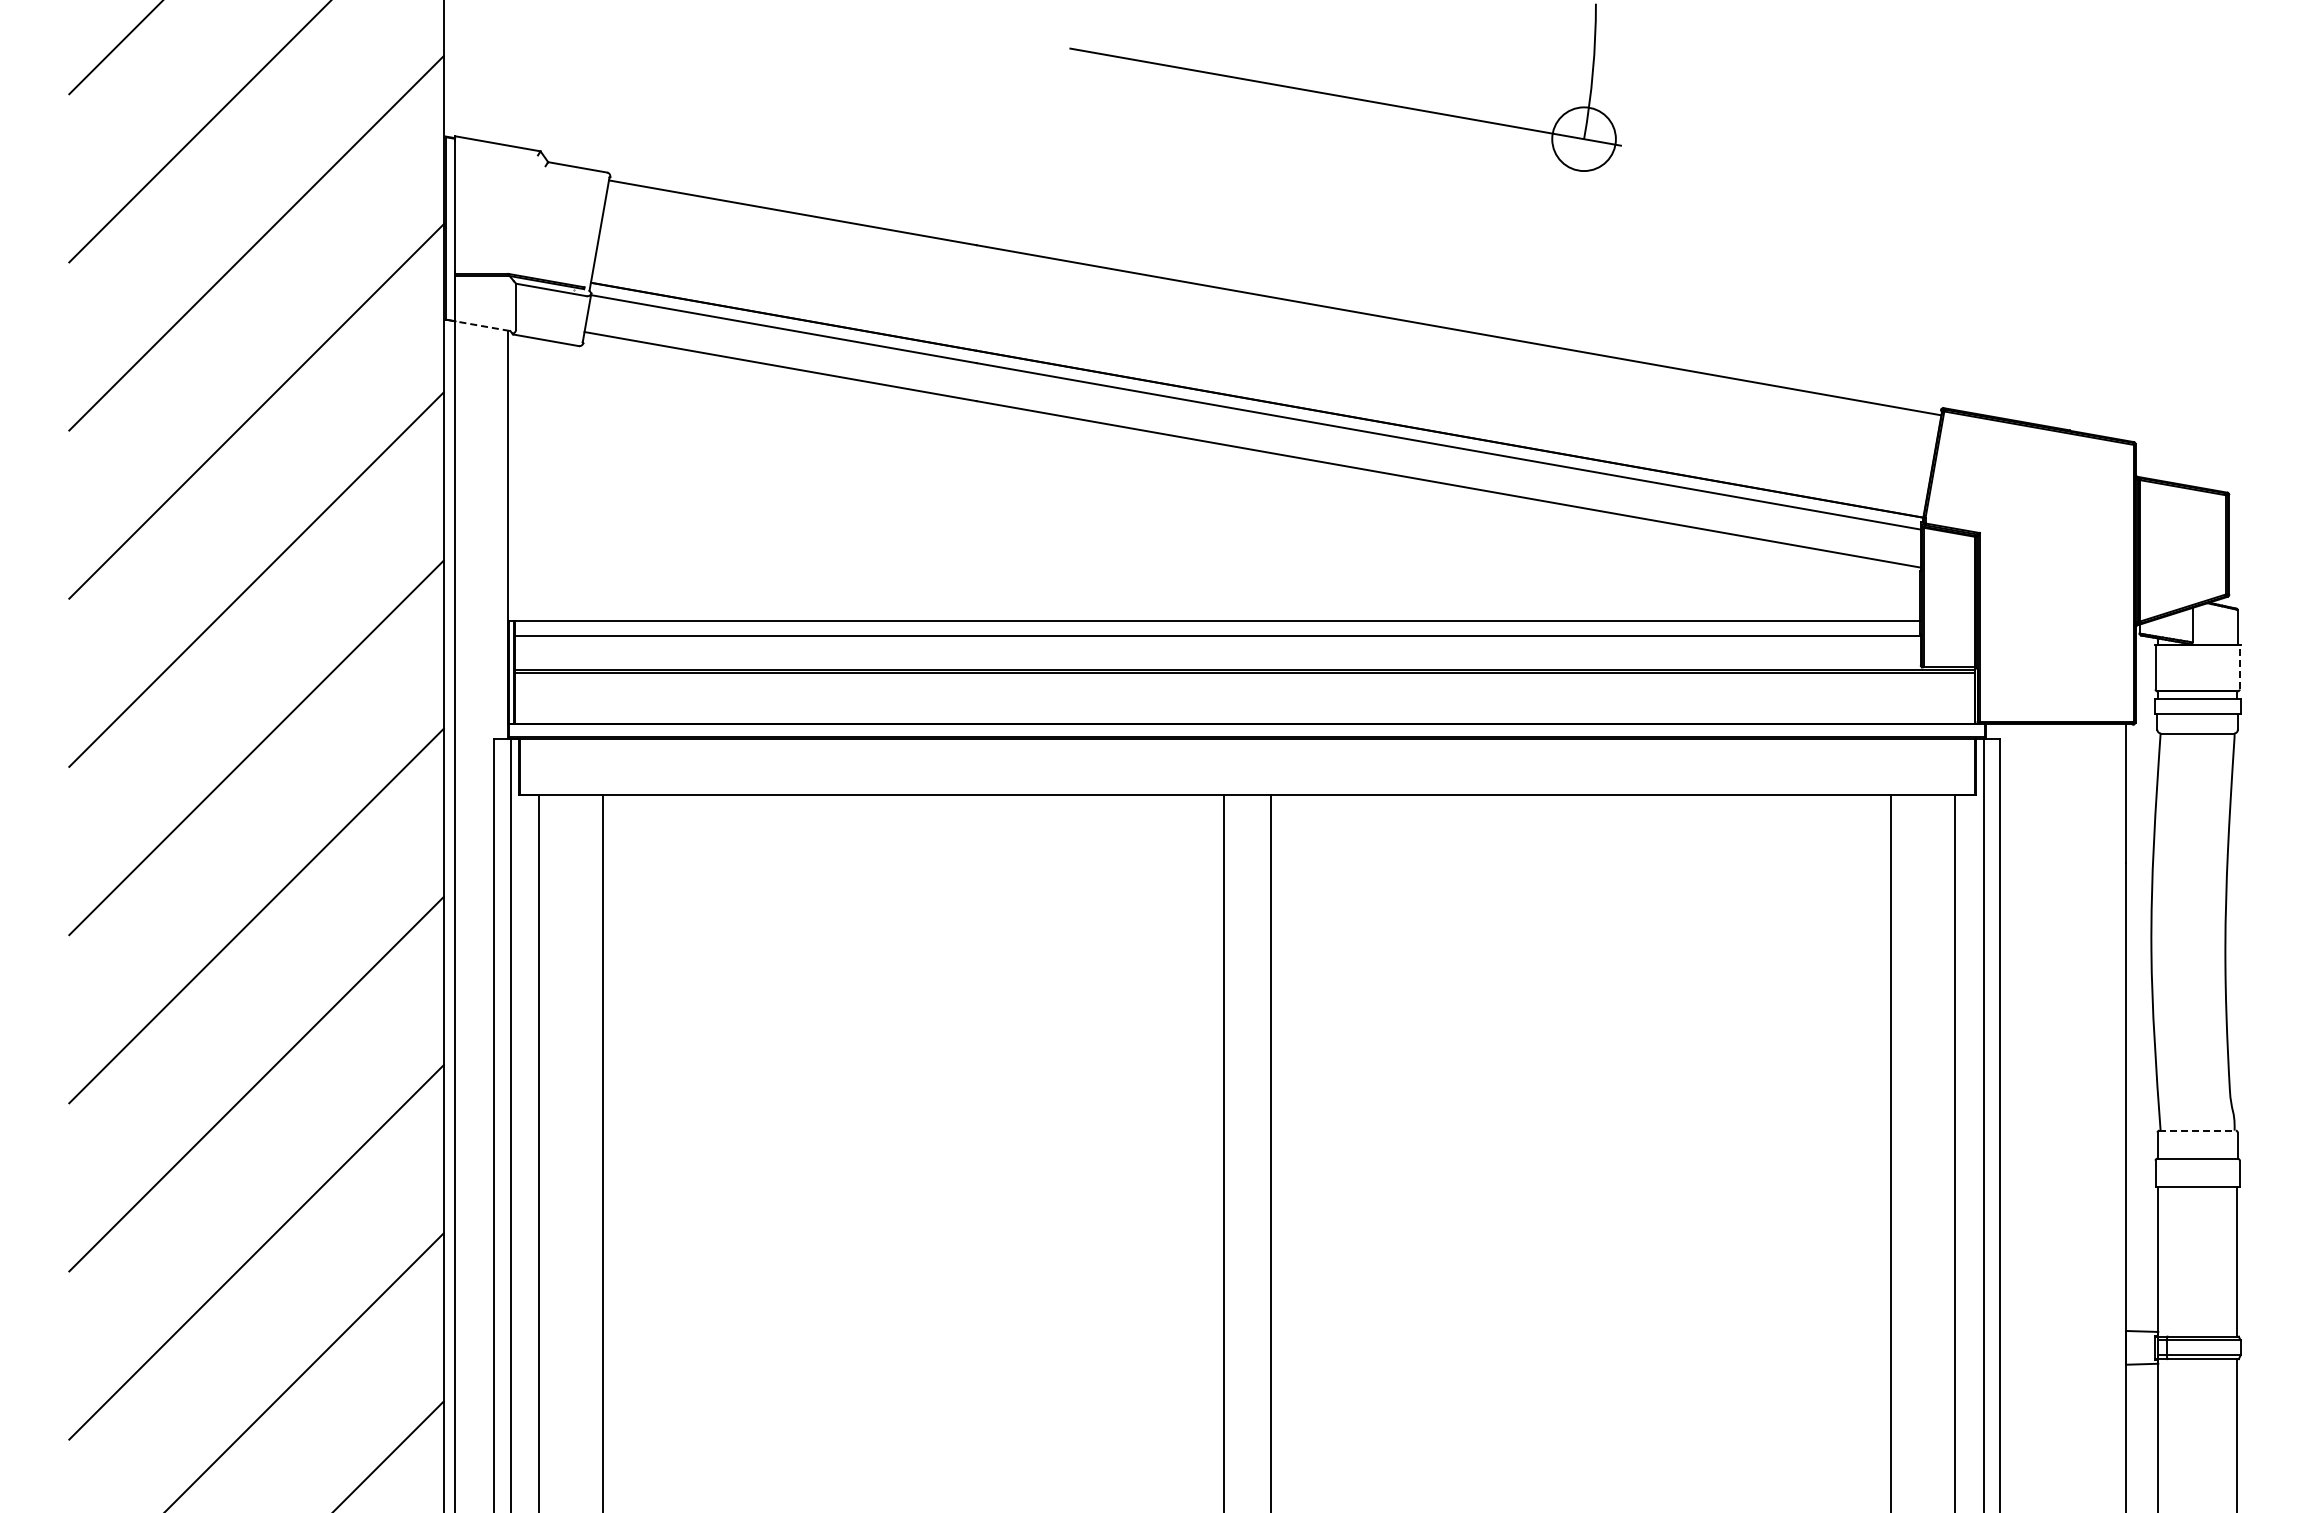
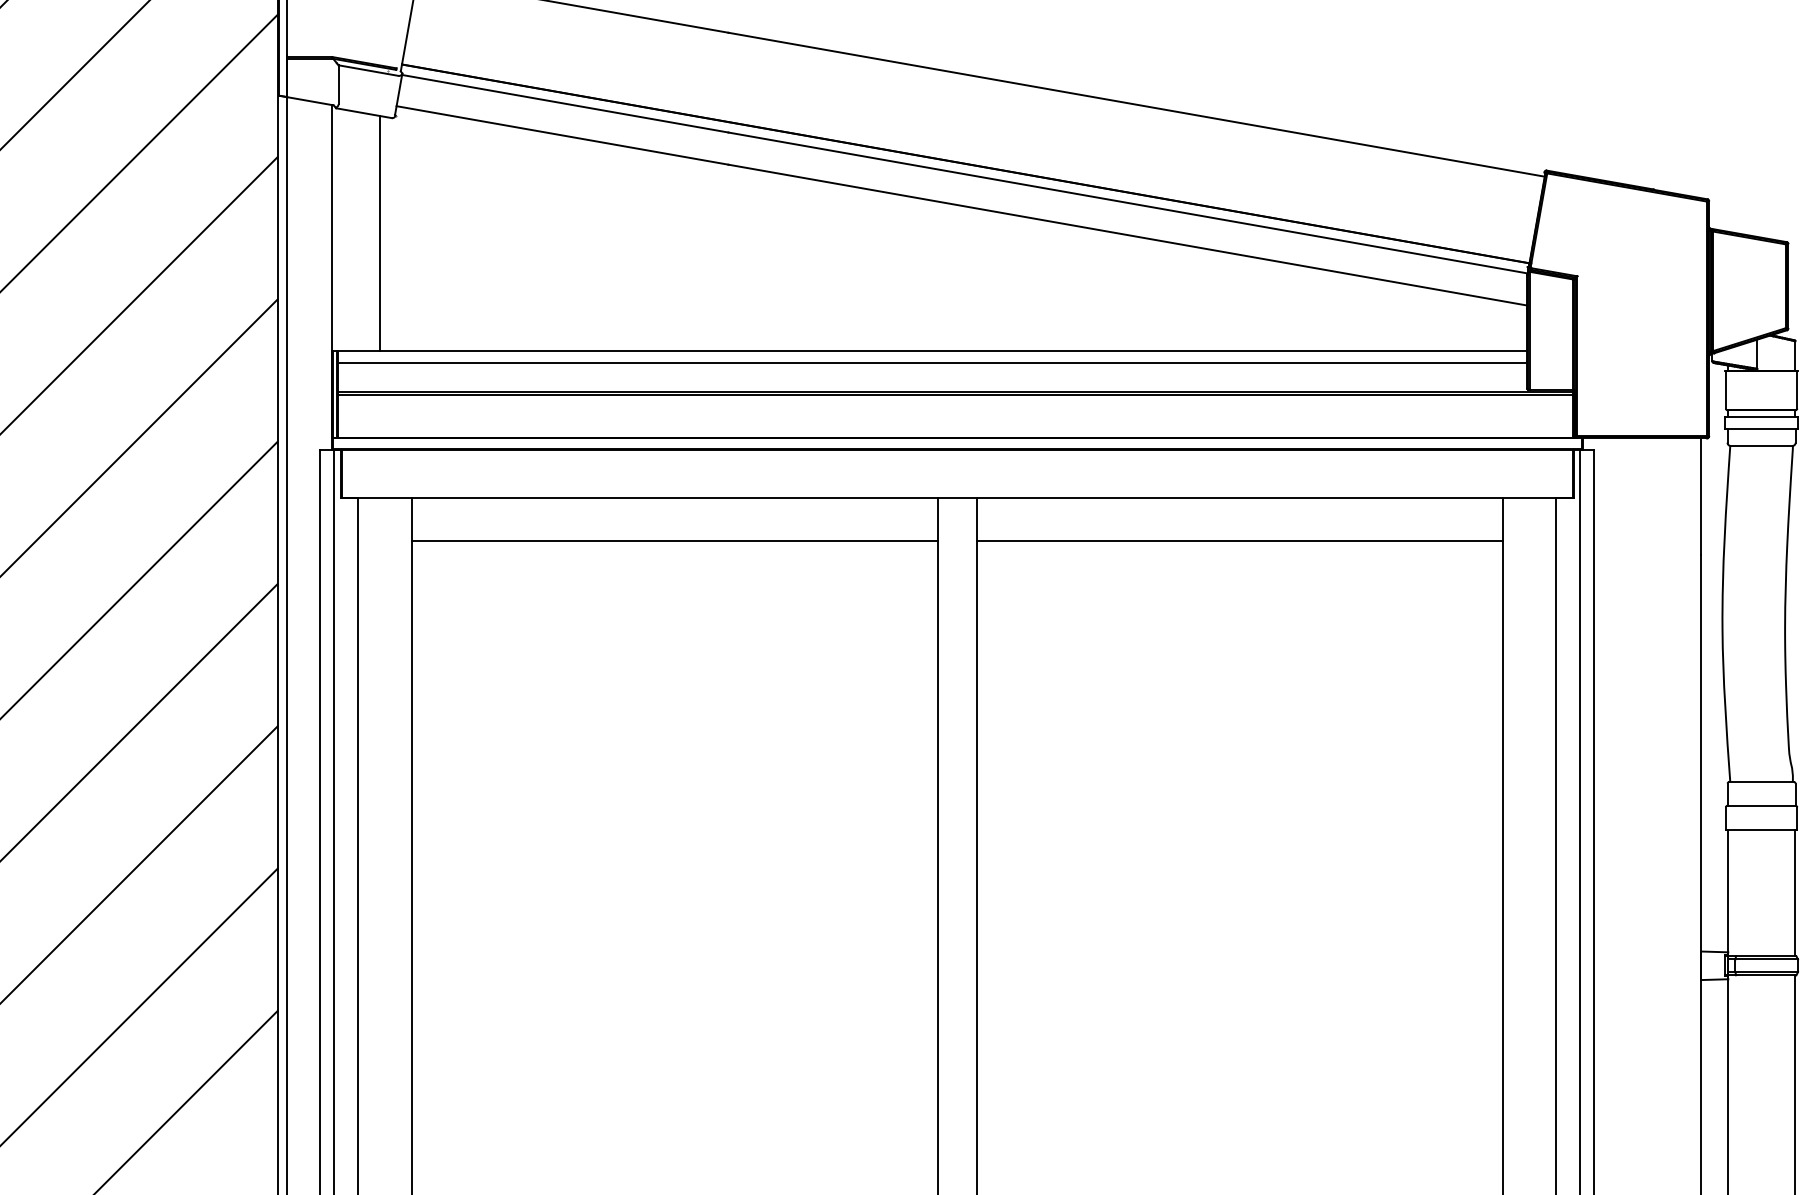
line: (482, 326) -> (310, 101), dashed -> solid
line: (564, 481) -> (379, 232), added
line: (2239, 666) -> (1797, 389), dashed -> solid
line: (913, 845) -> (674, 540), added
line: (1580, 845) -> (1239, 540), added
line: (2198, 1130) -> (1762, 781), dashed -> solid

